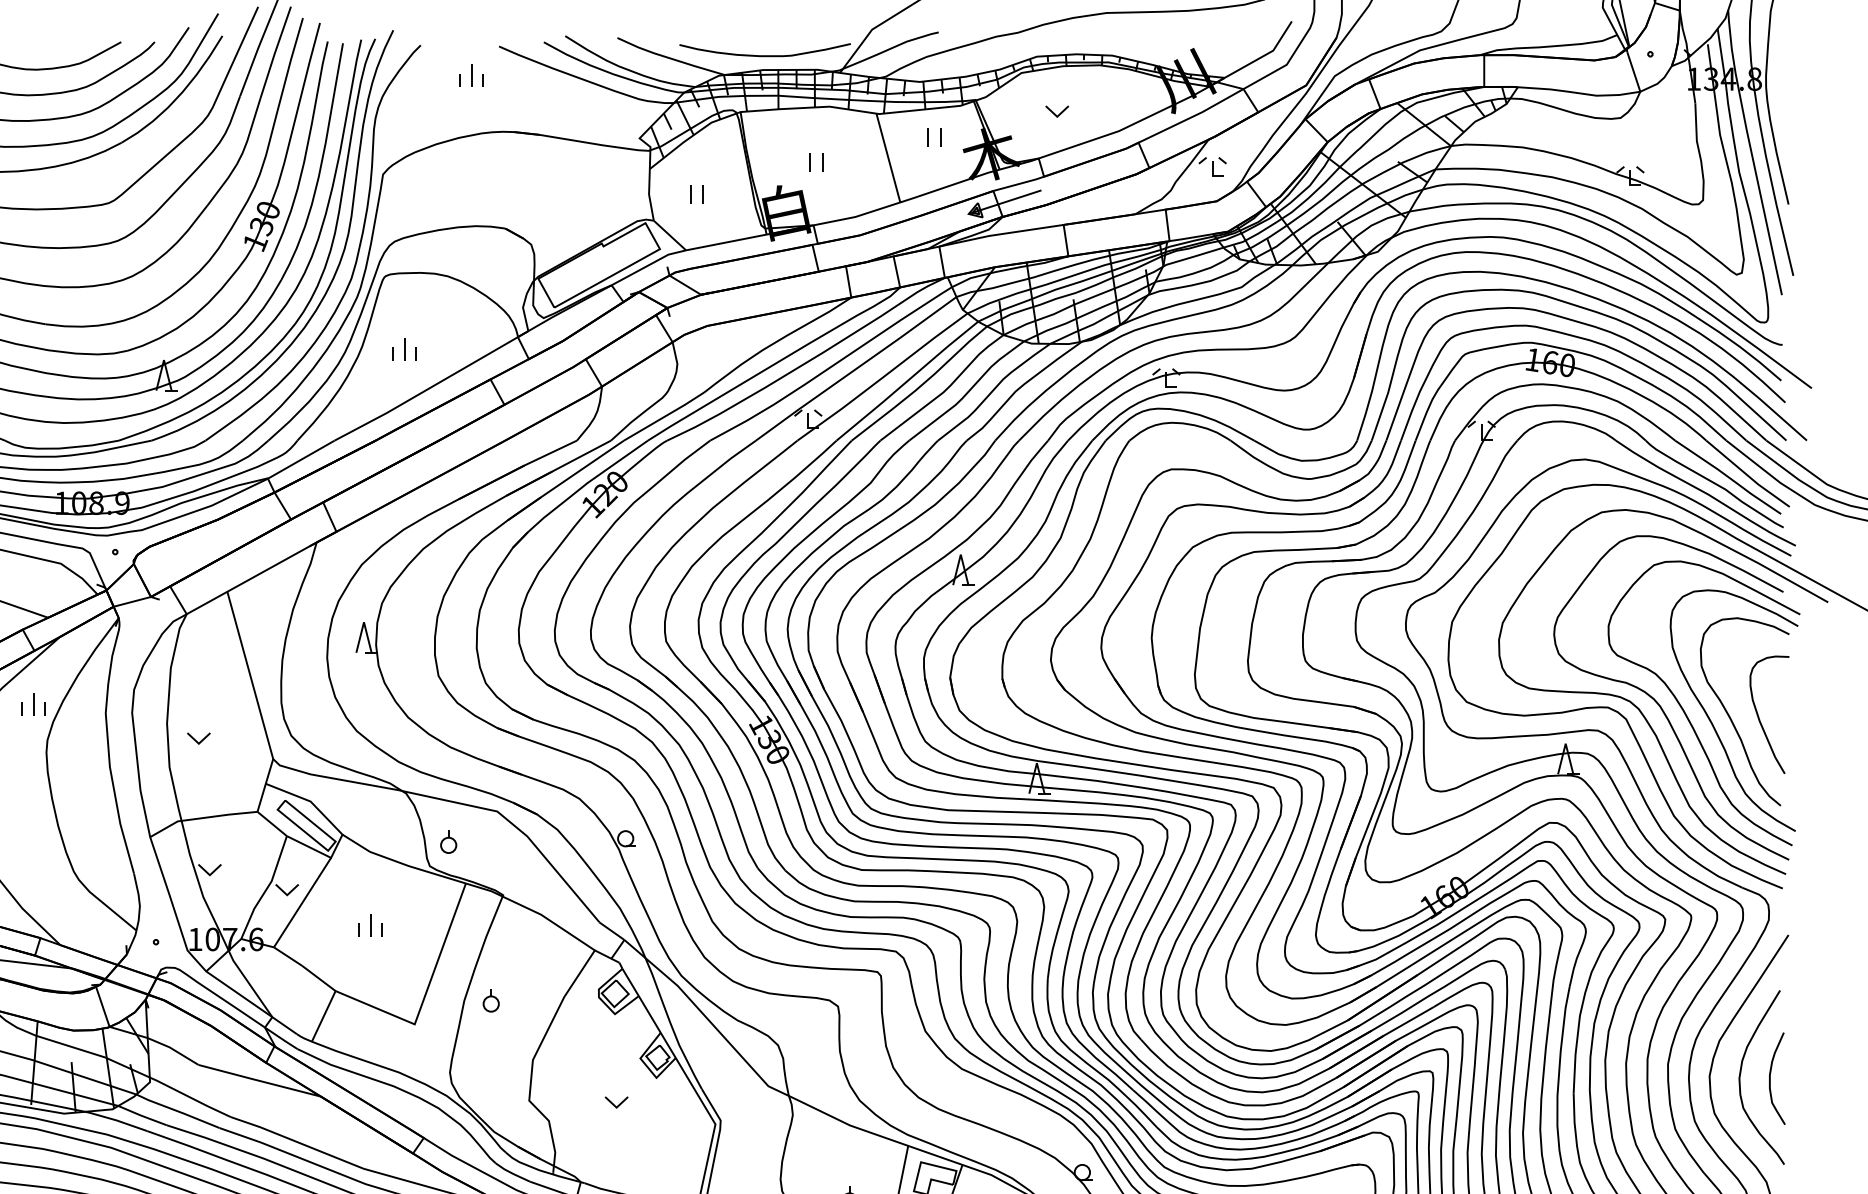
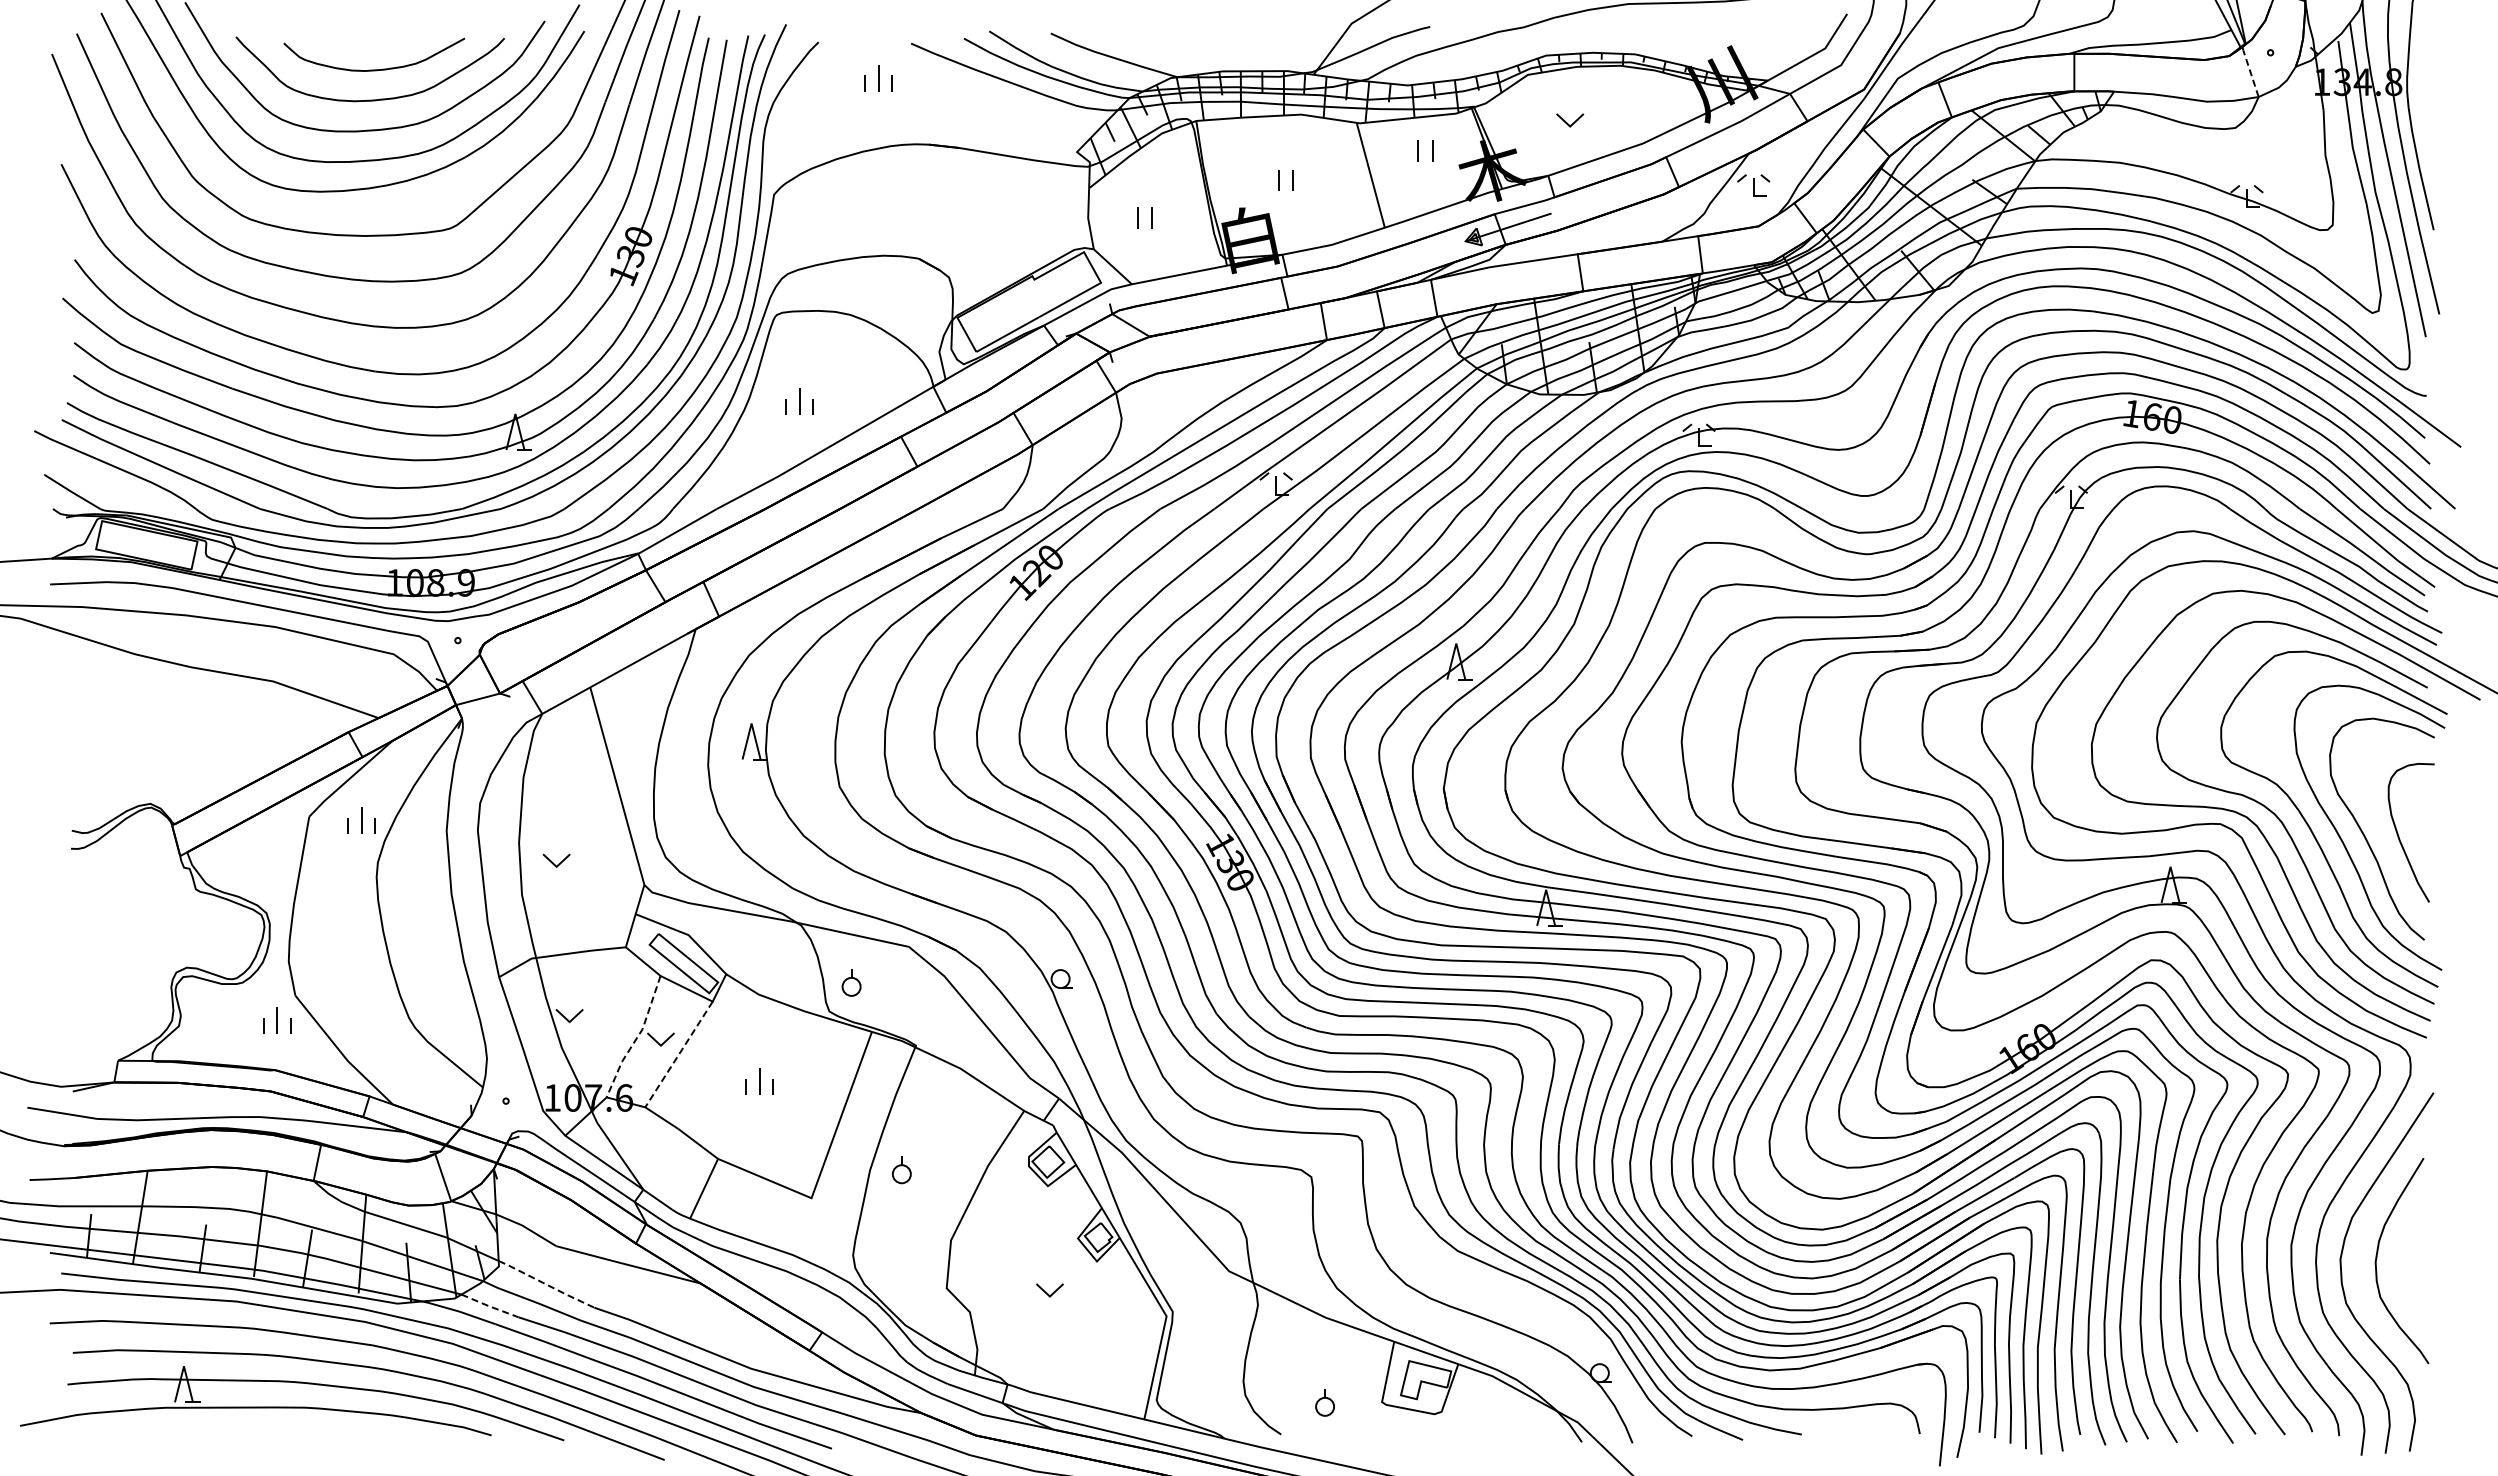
curve: (765, 55) -> (1225, 54), removed
line: (1633, 71) -> (2250, 73), solid -> dashed
line: (266, 889) -> (636, 1038), solid -> dashed
line: (302, 902) -> (679, 1054), solid -> dashed
curve: (1770, 1077) -> (2412, 1261), removed
line: (190, 1097) -> (546, 1284), solid -> dashed
line: (142, 1116) -> (489, 1306), solid -> dashed

